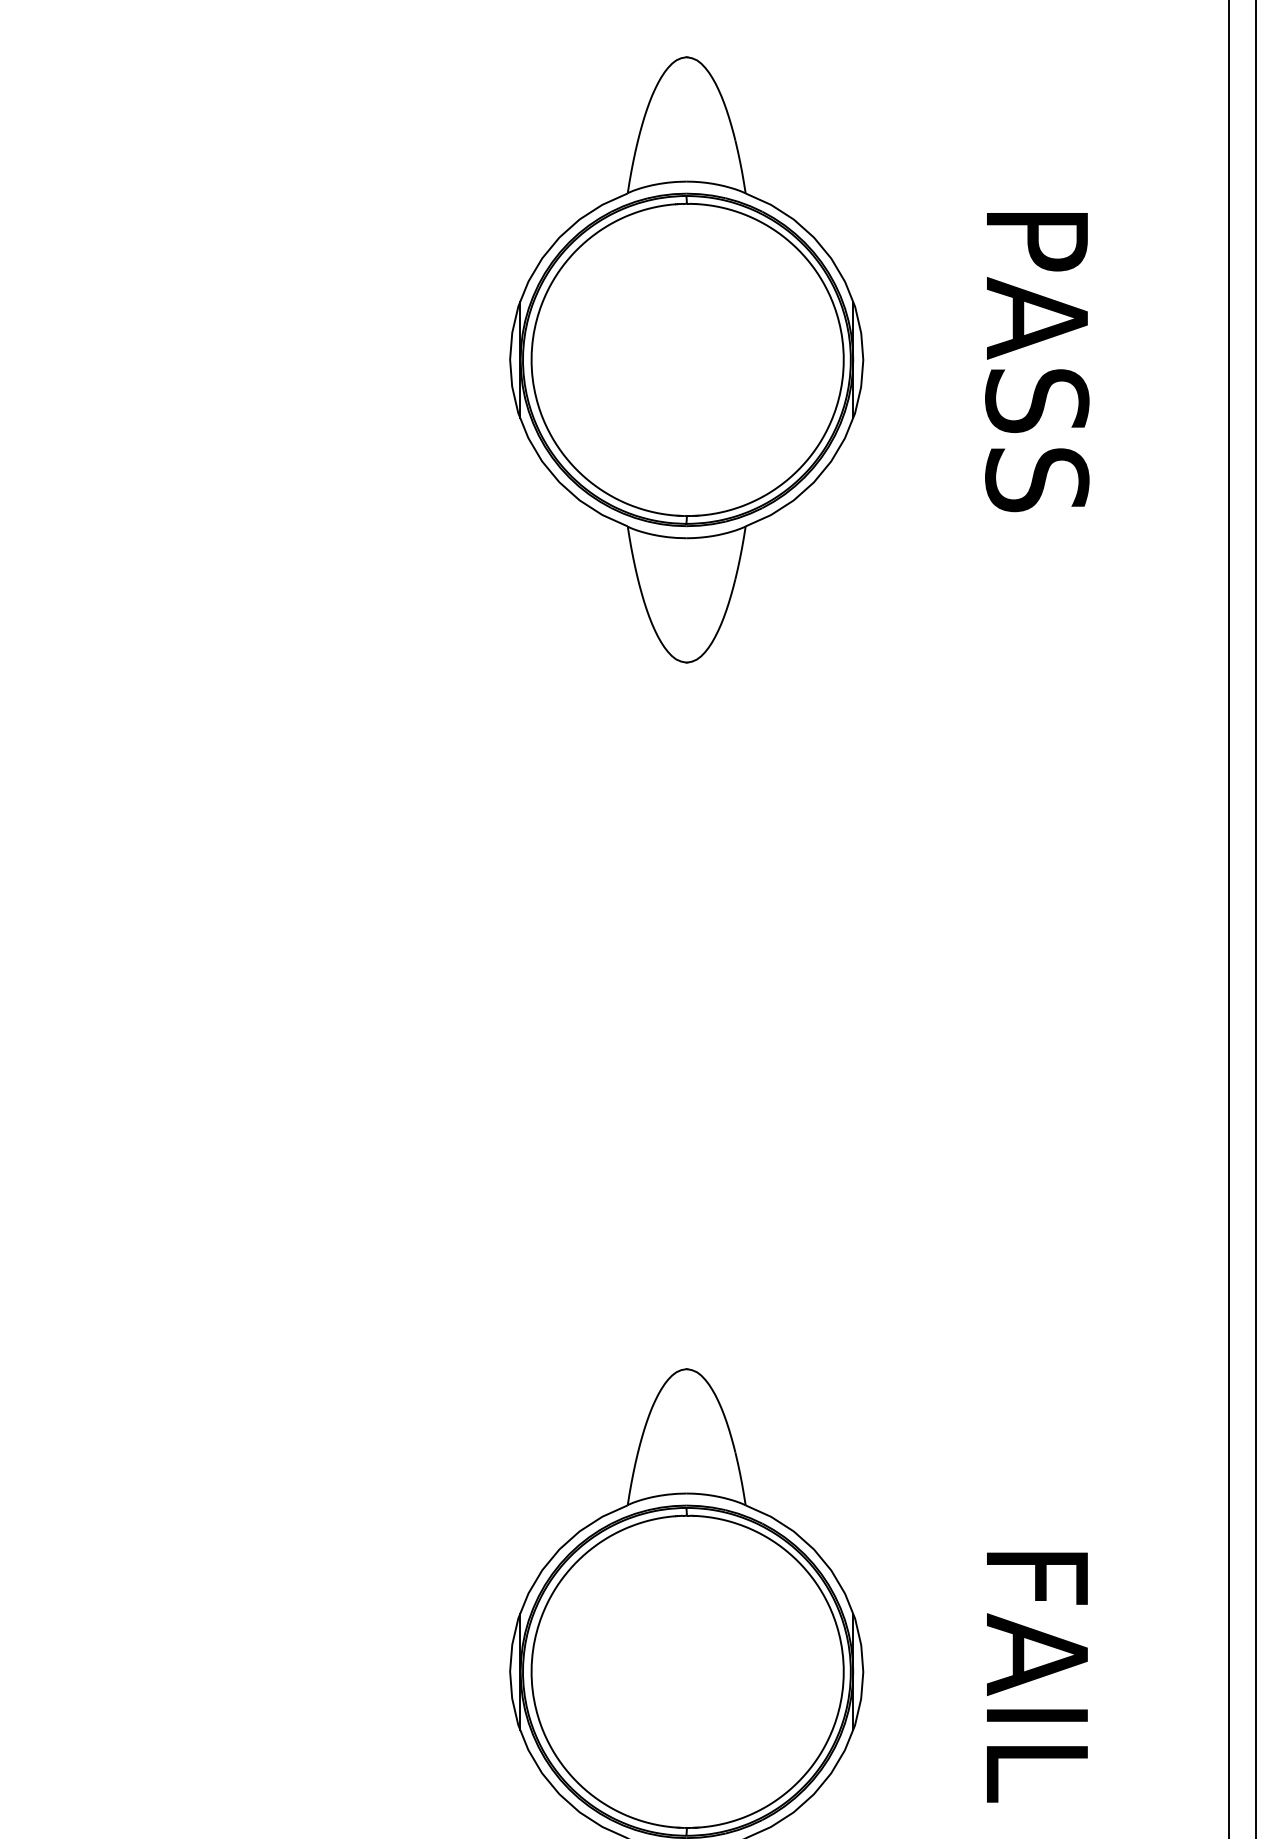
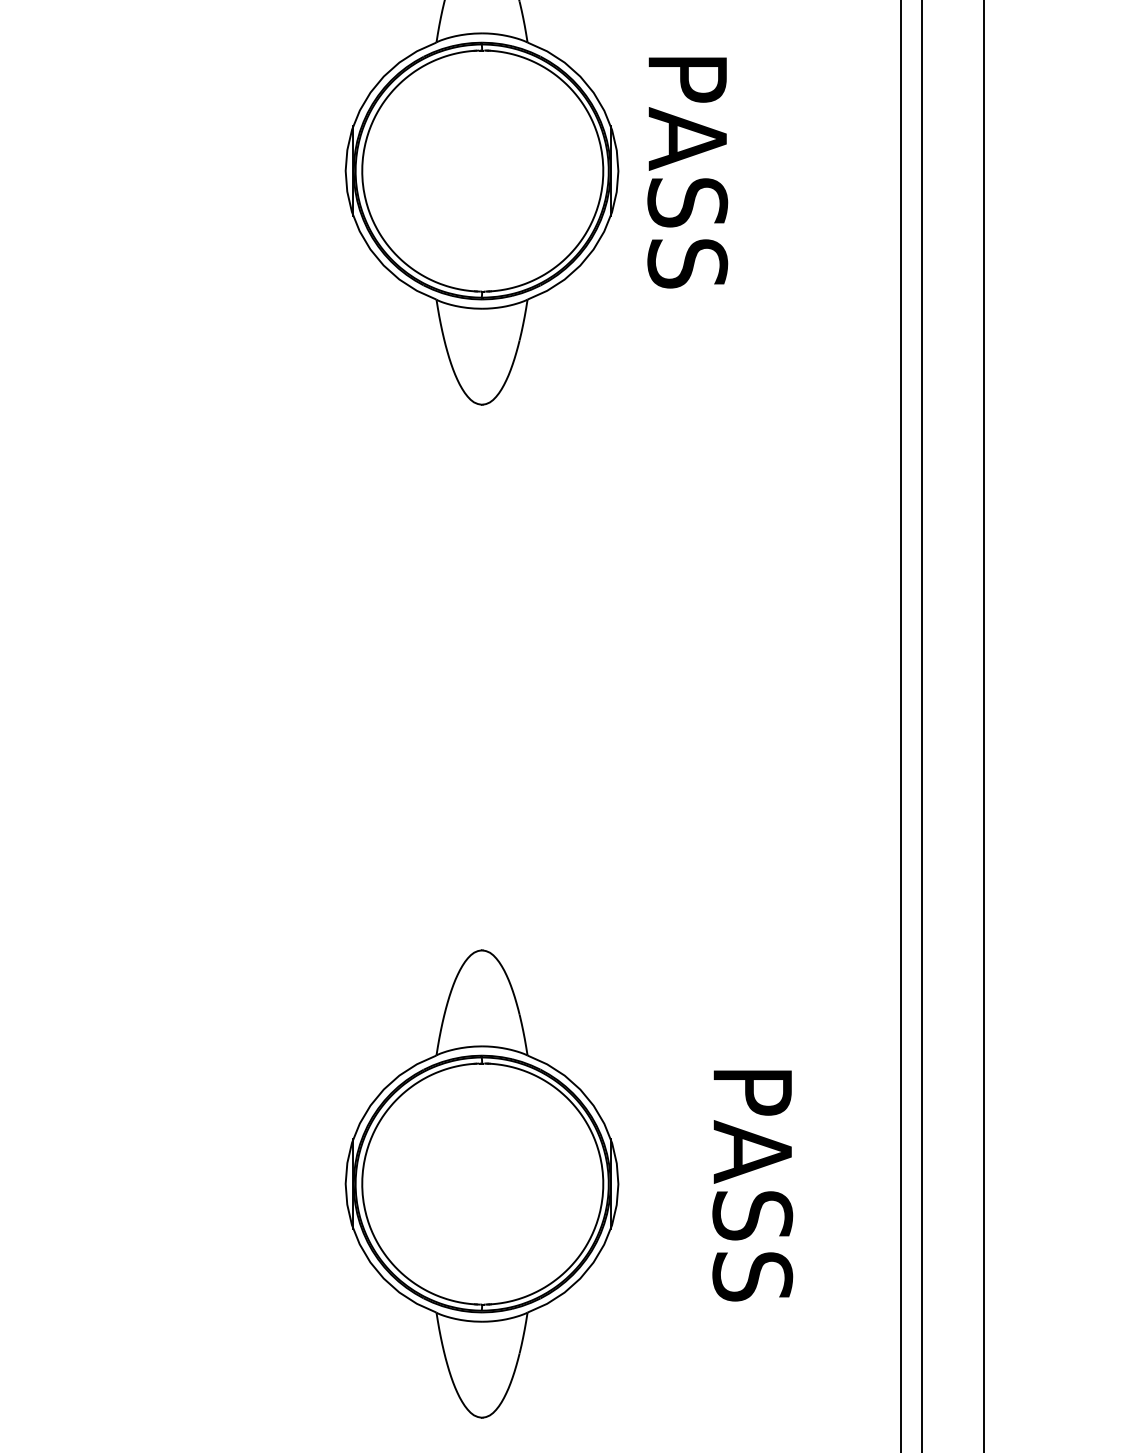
text: (1036, 361) -> (687, 172), moved
text: (1036, 1673) -> (752, 1185), FAIL -> PASS

